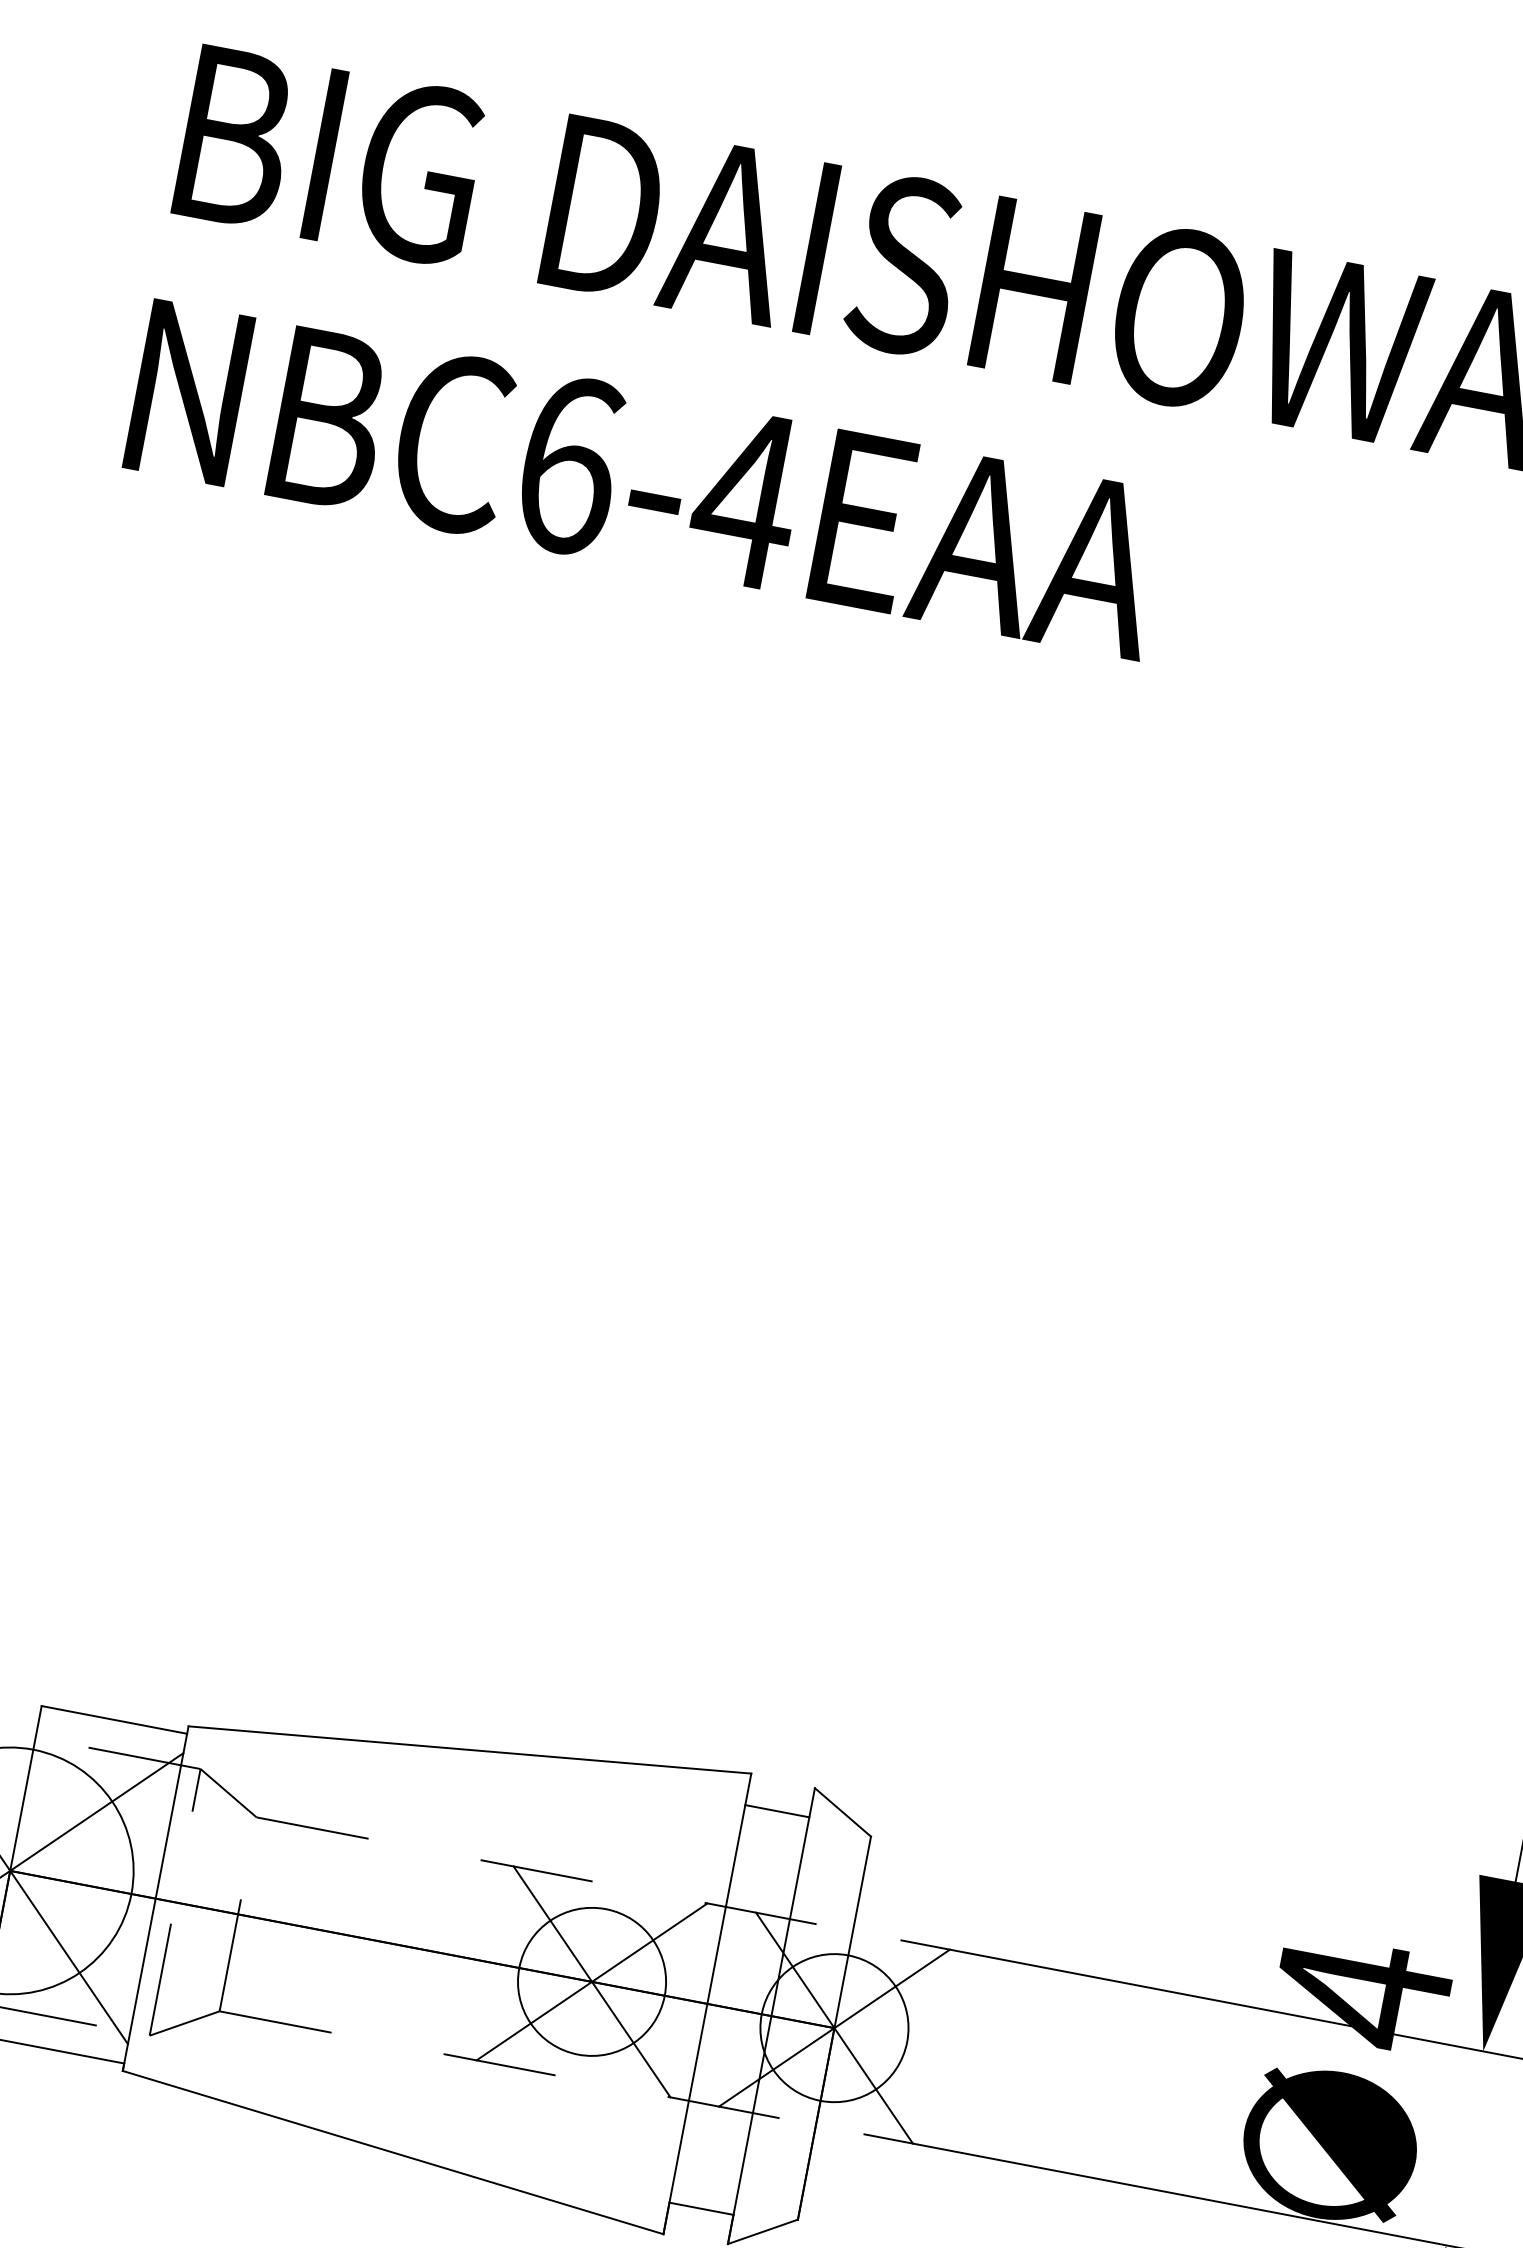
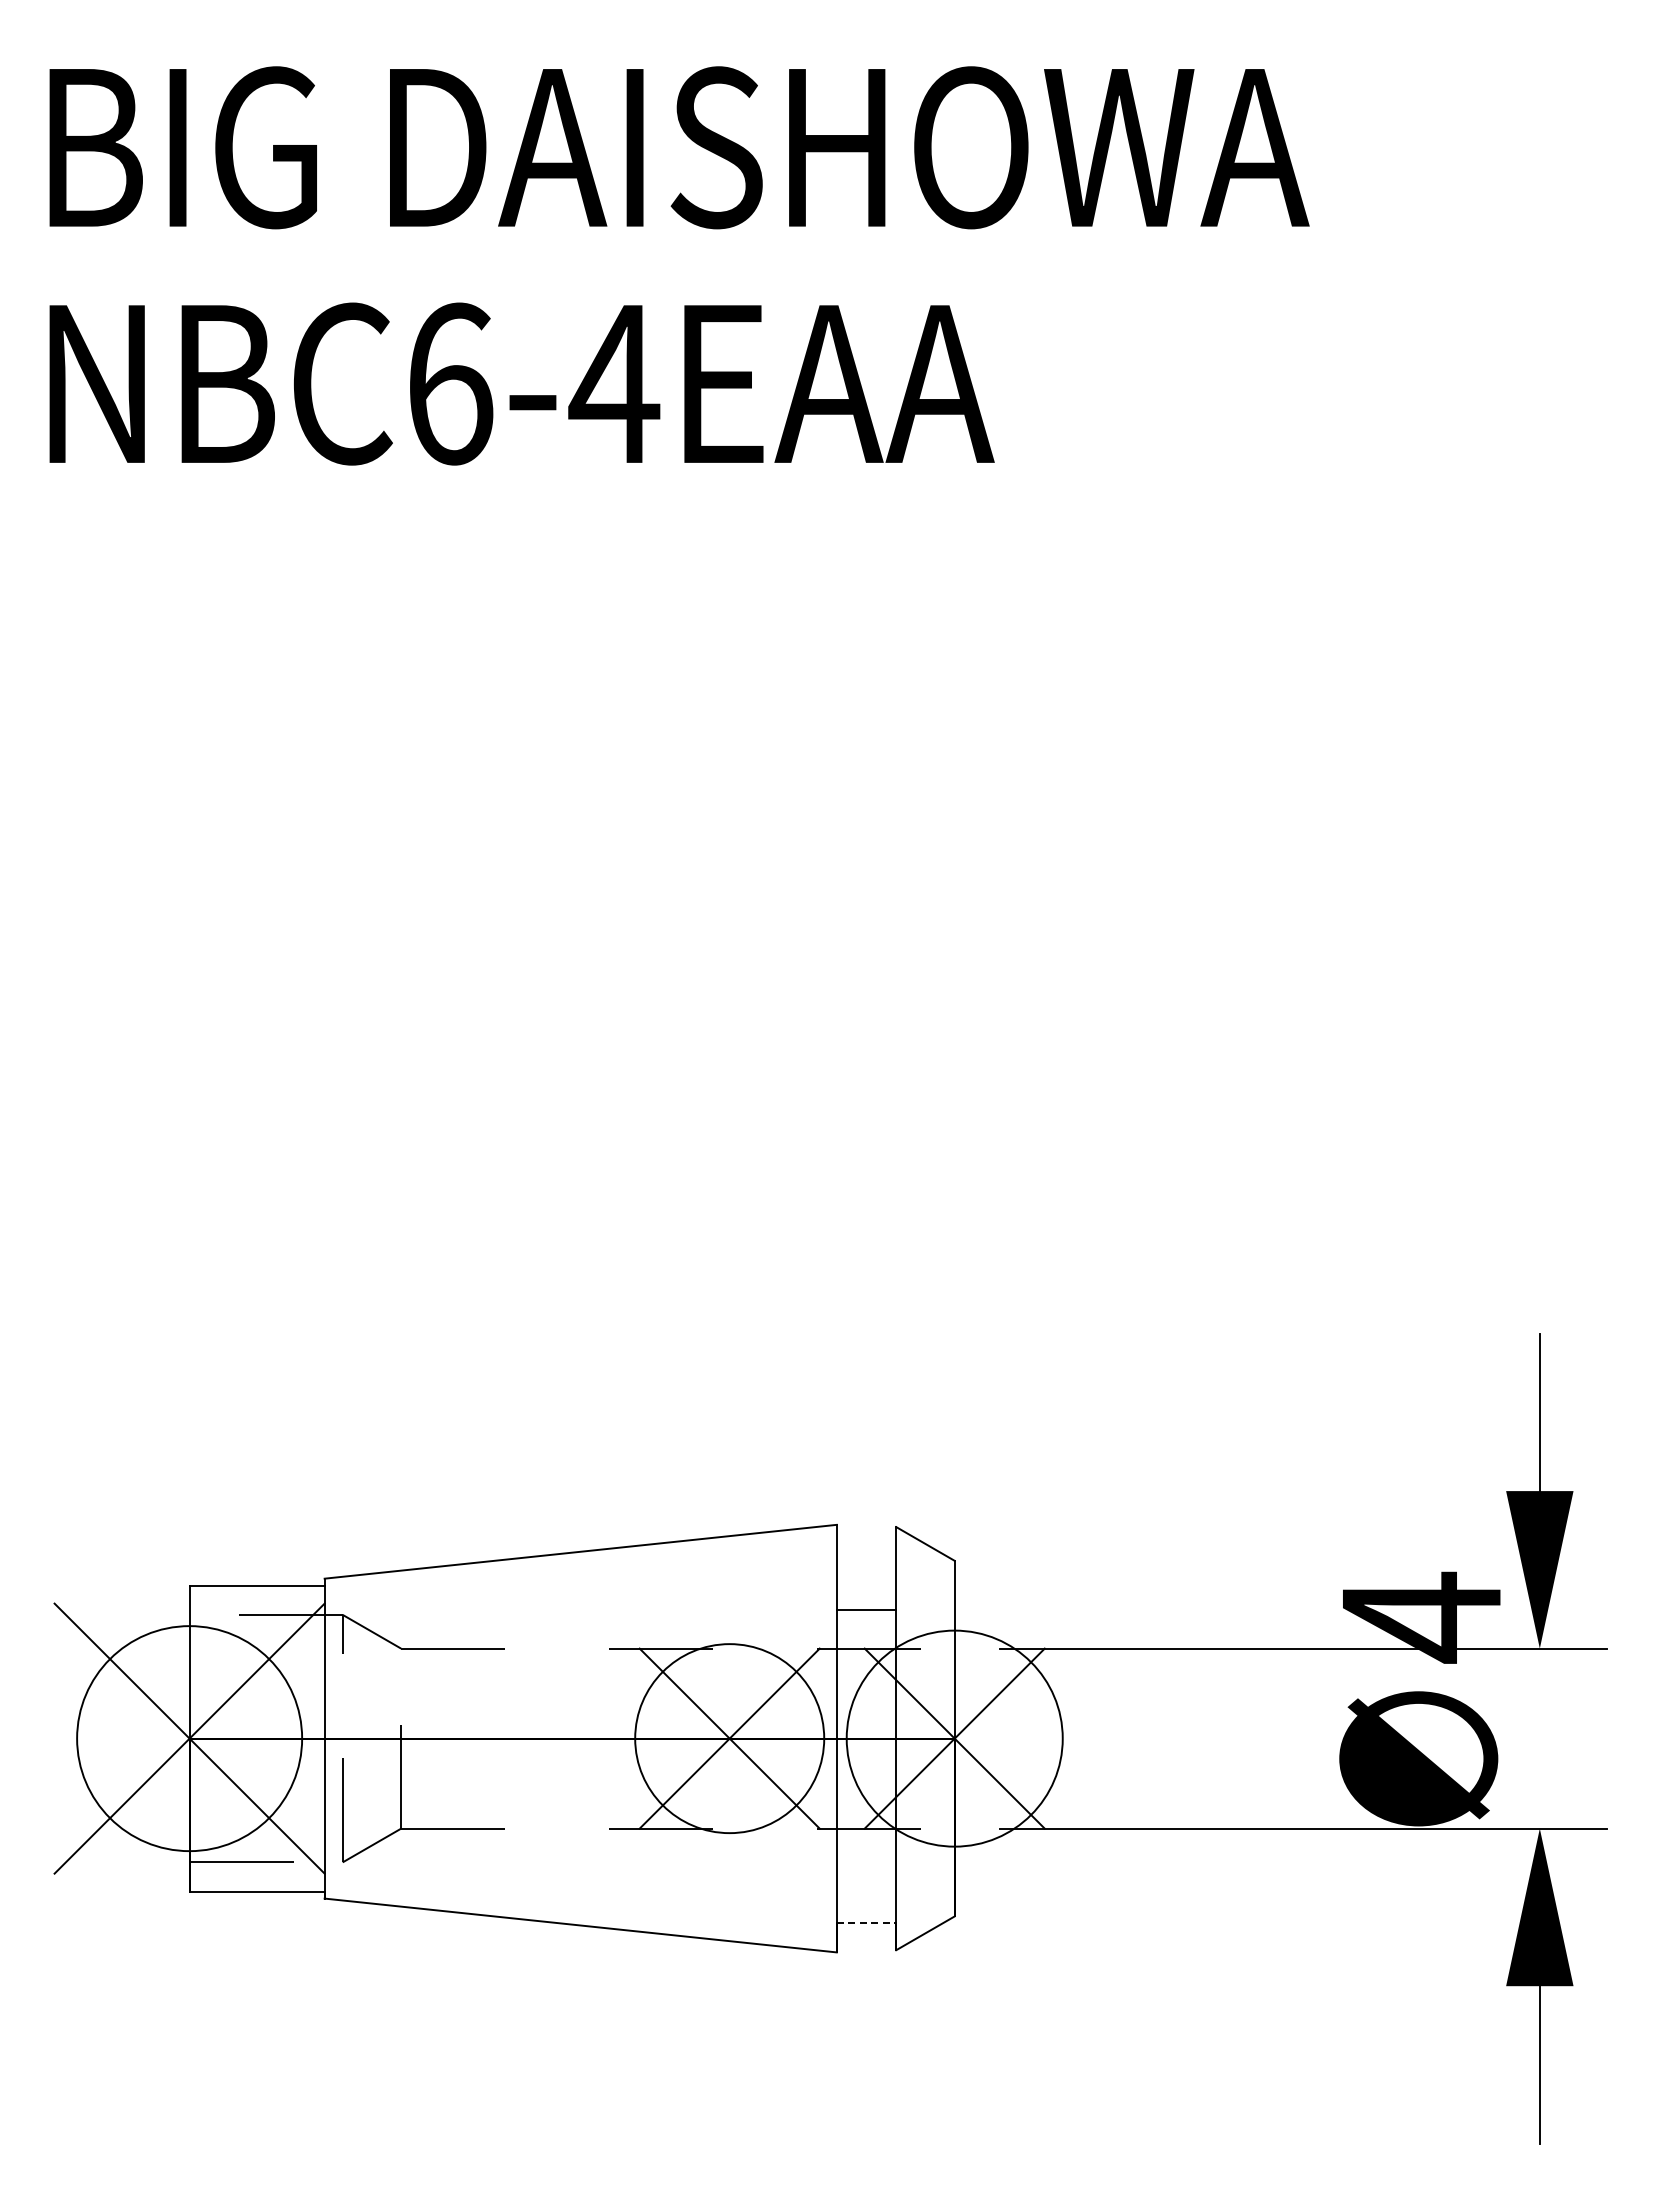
line: (777, 1811) -> (866, 1610), moved
circle: (591, 1981) -> (729, 1738), size x1.4
circle: (834, 2027) -> (954, 1738), size x1.6
line: (701, 2209) -> (866, 1923), solid -> dashed

